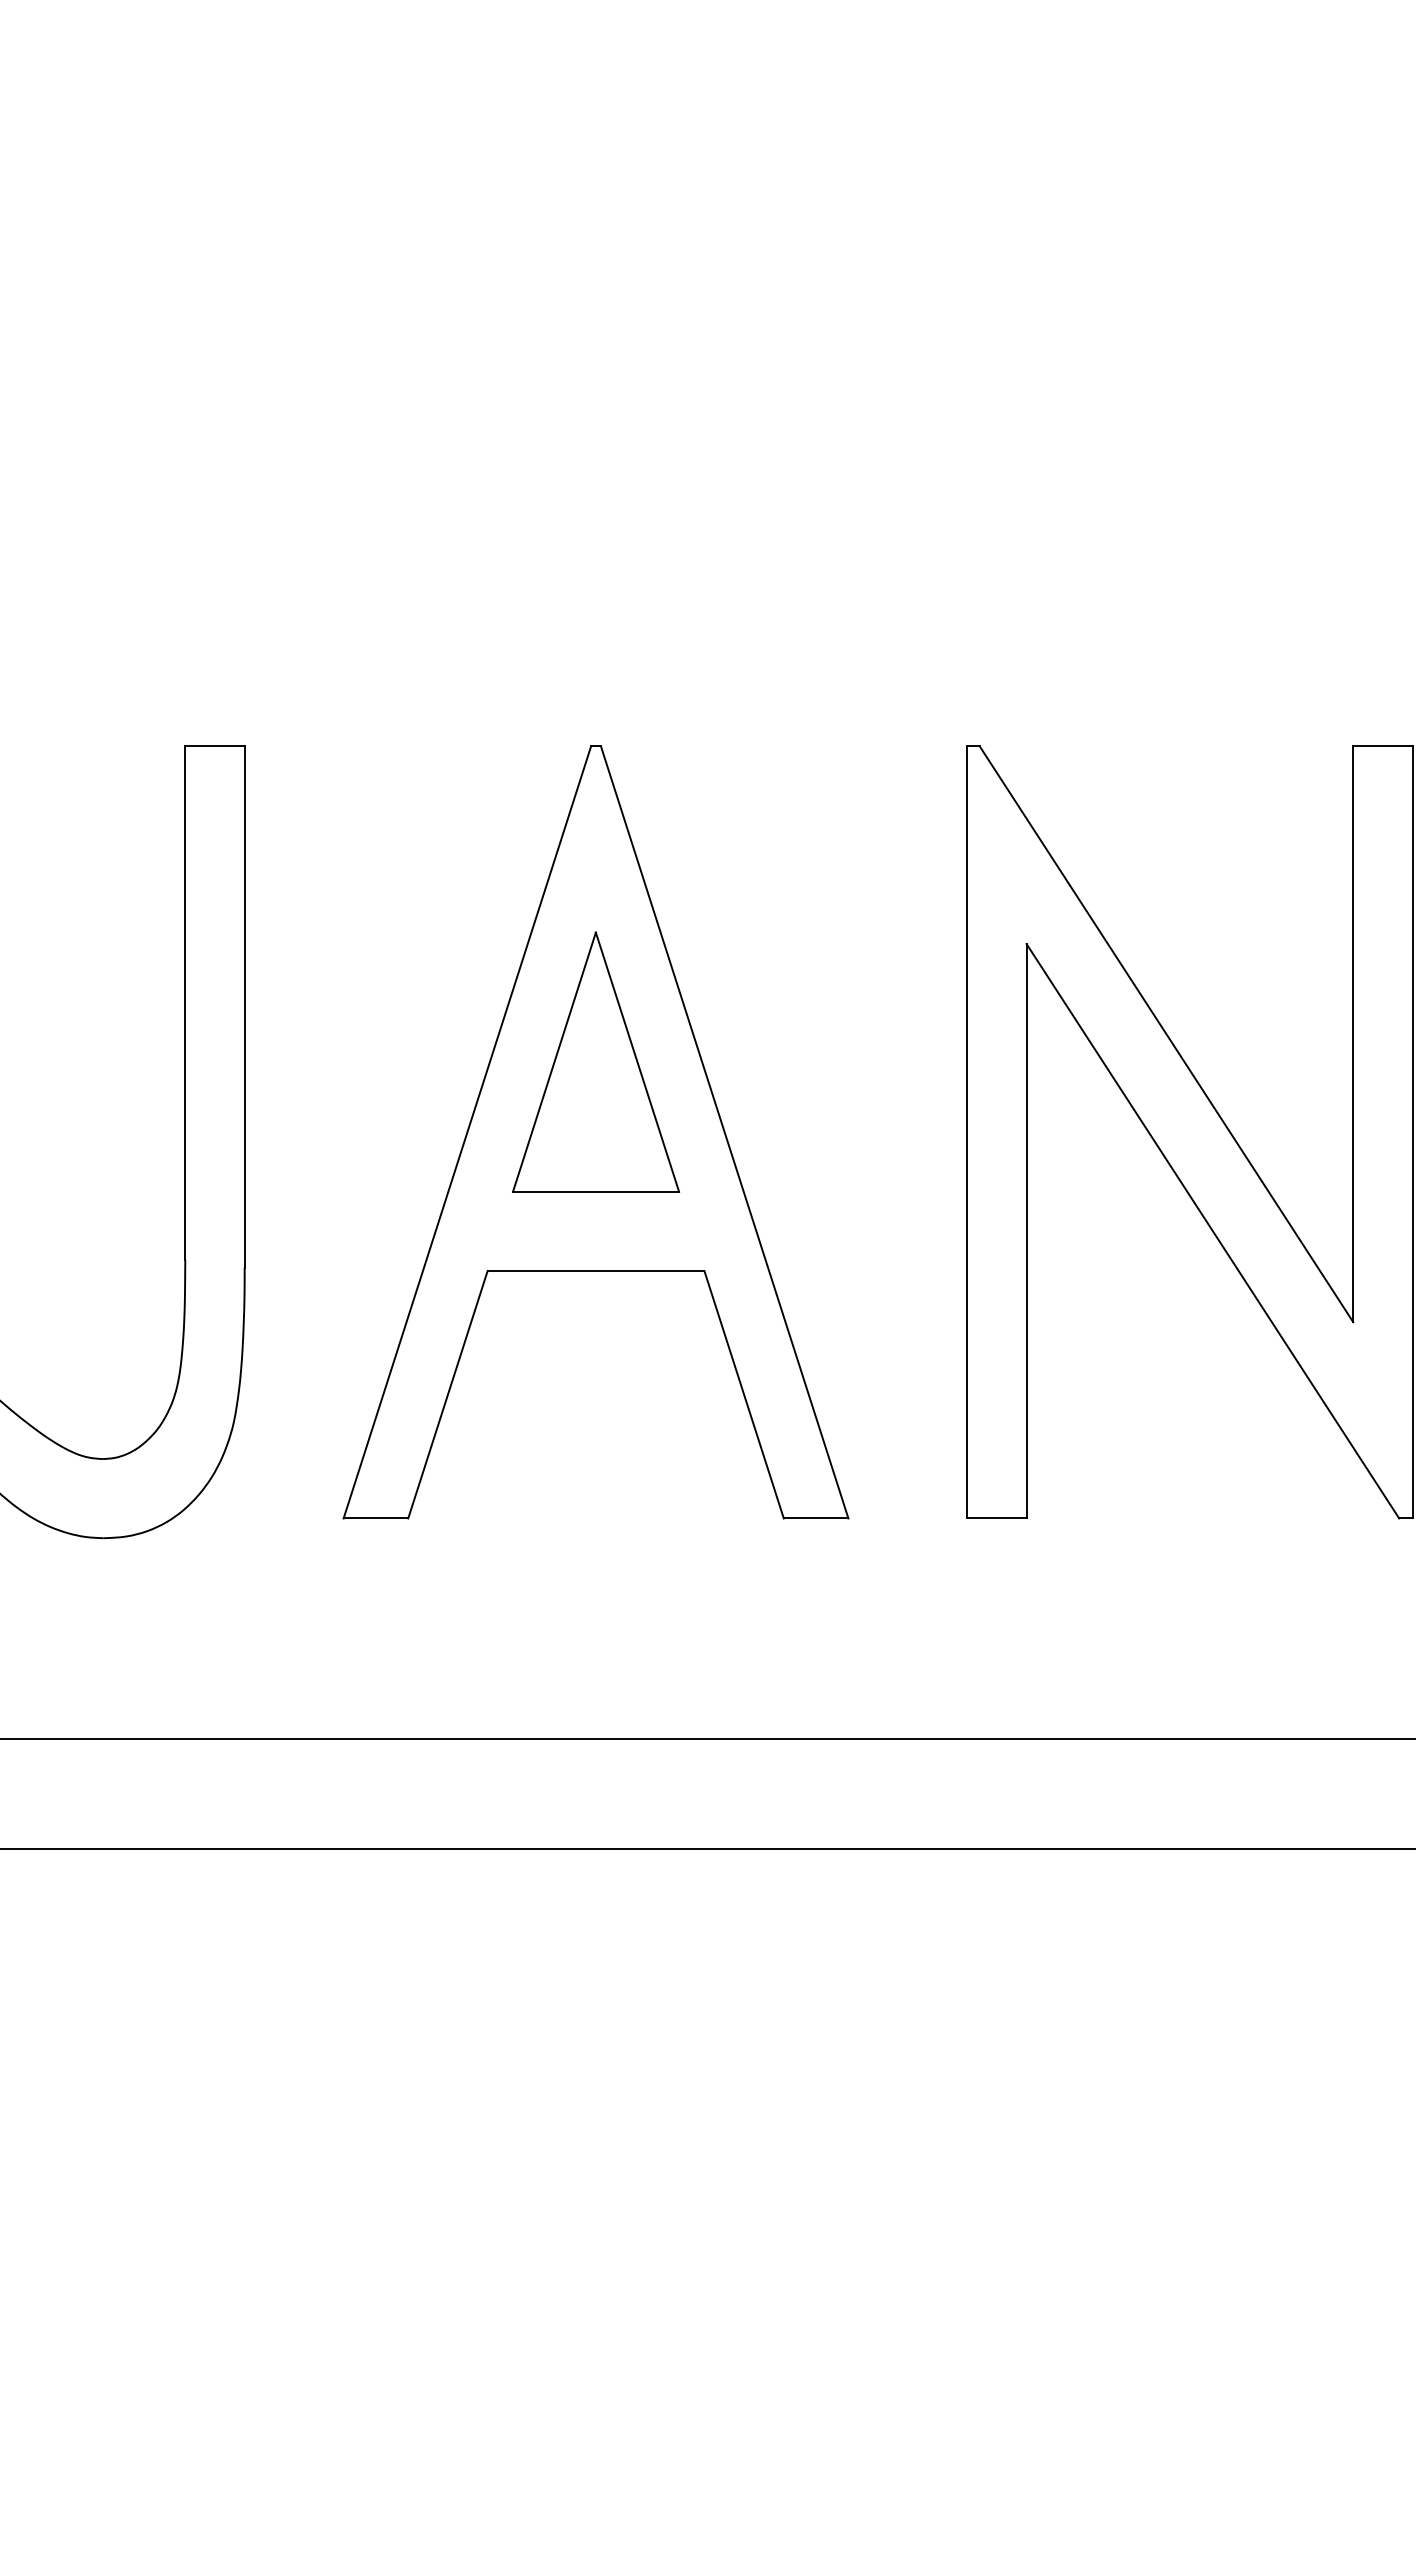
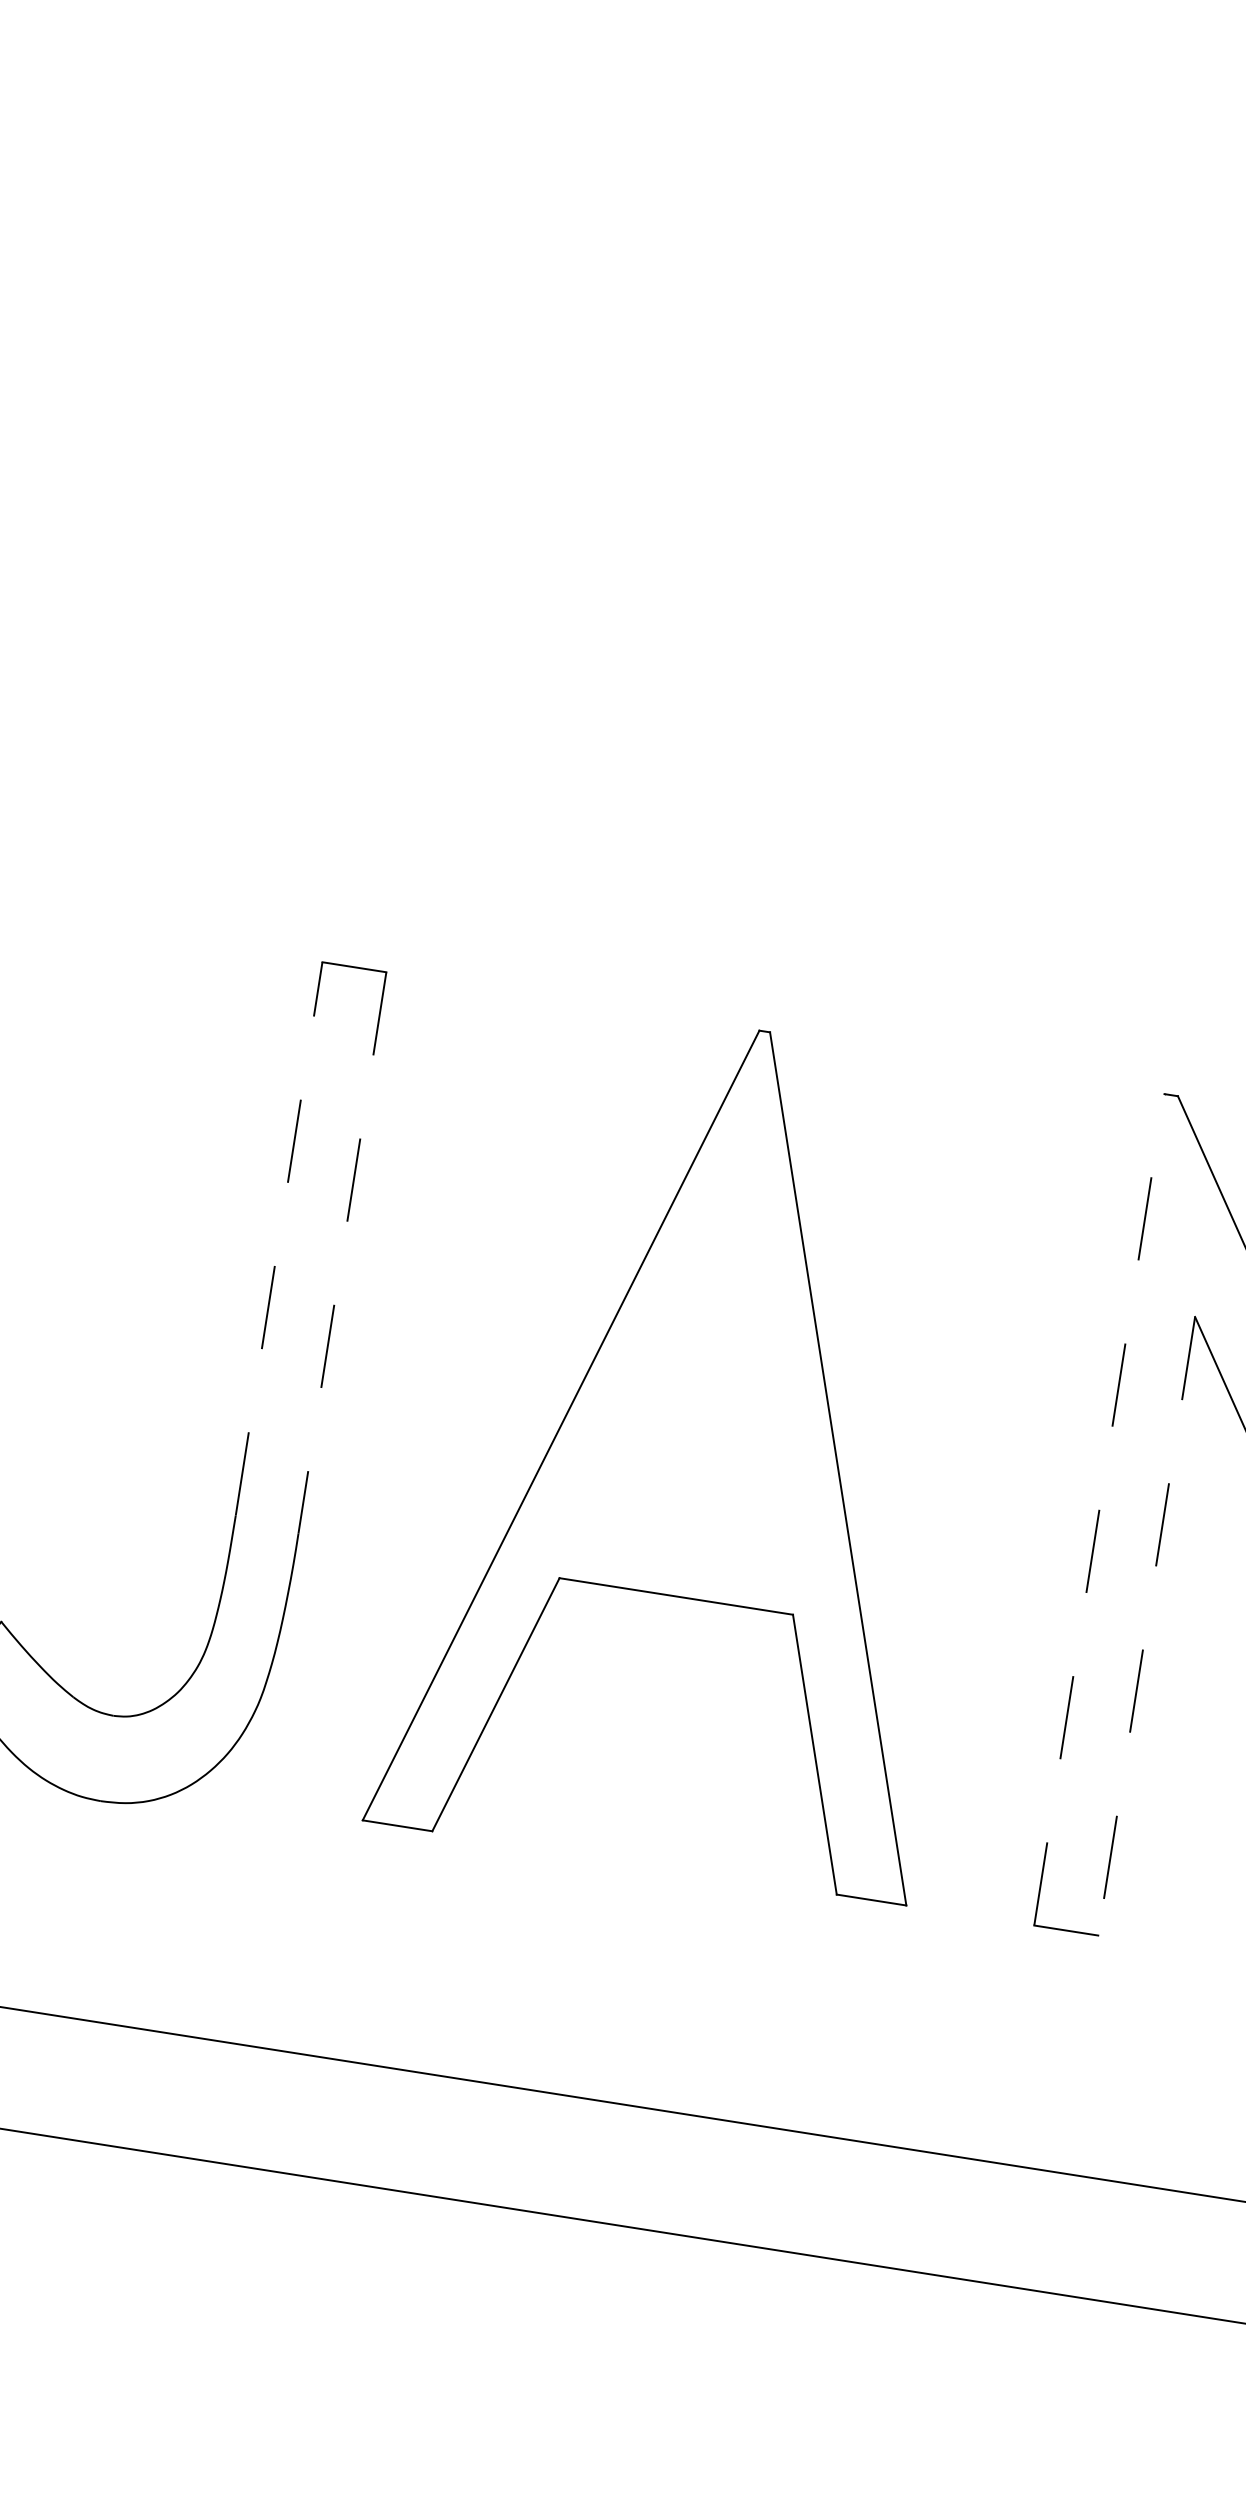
line: (185, 1003) -> (279, 1239), solid -> dashed
line: (244, 1007) -> (342, 1253), solid -> dashed
part: (596, 1061) -> (712, 1370), removed
line: (967, 1131) -> (1099, 1508), solid -> dashed
line: (1026, 1231) -> (1146, 1626), solid -> dashed

